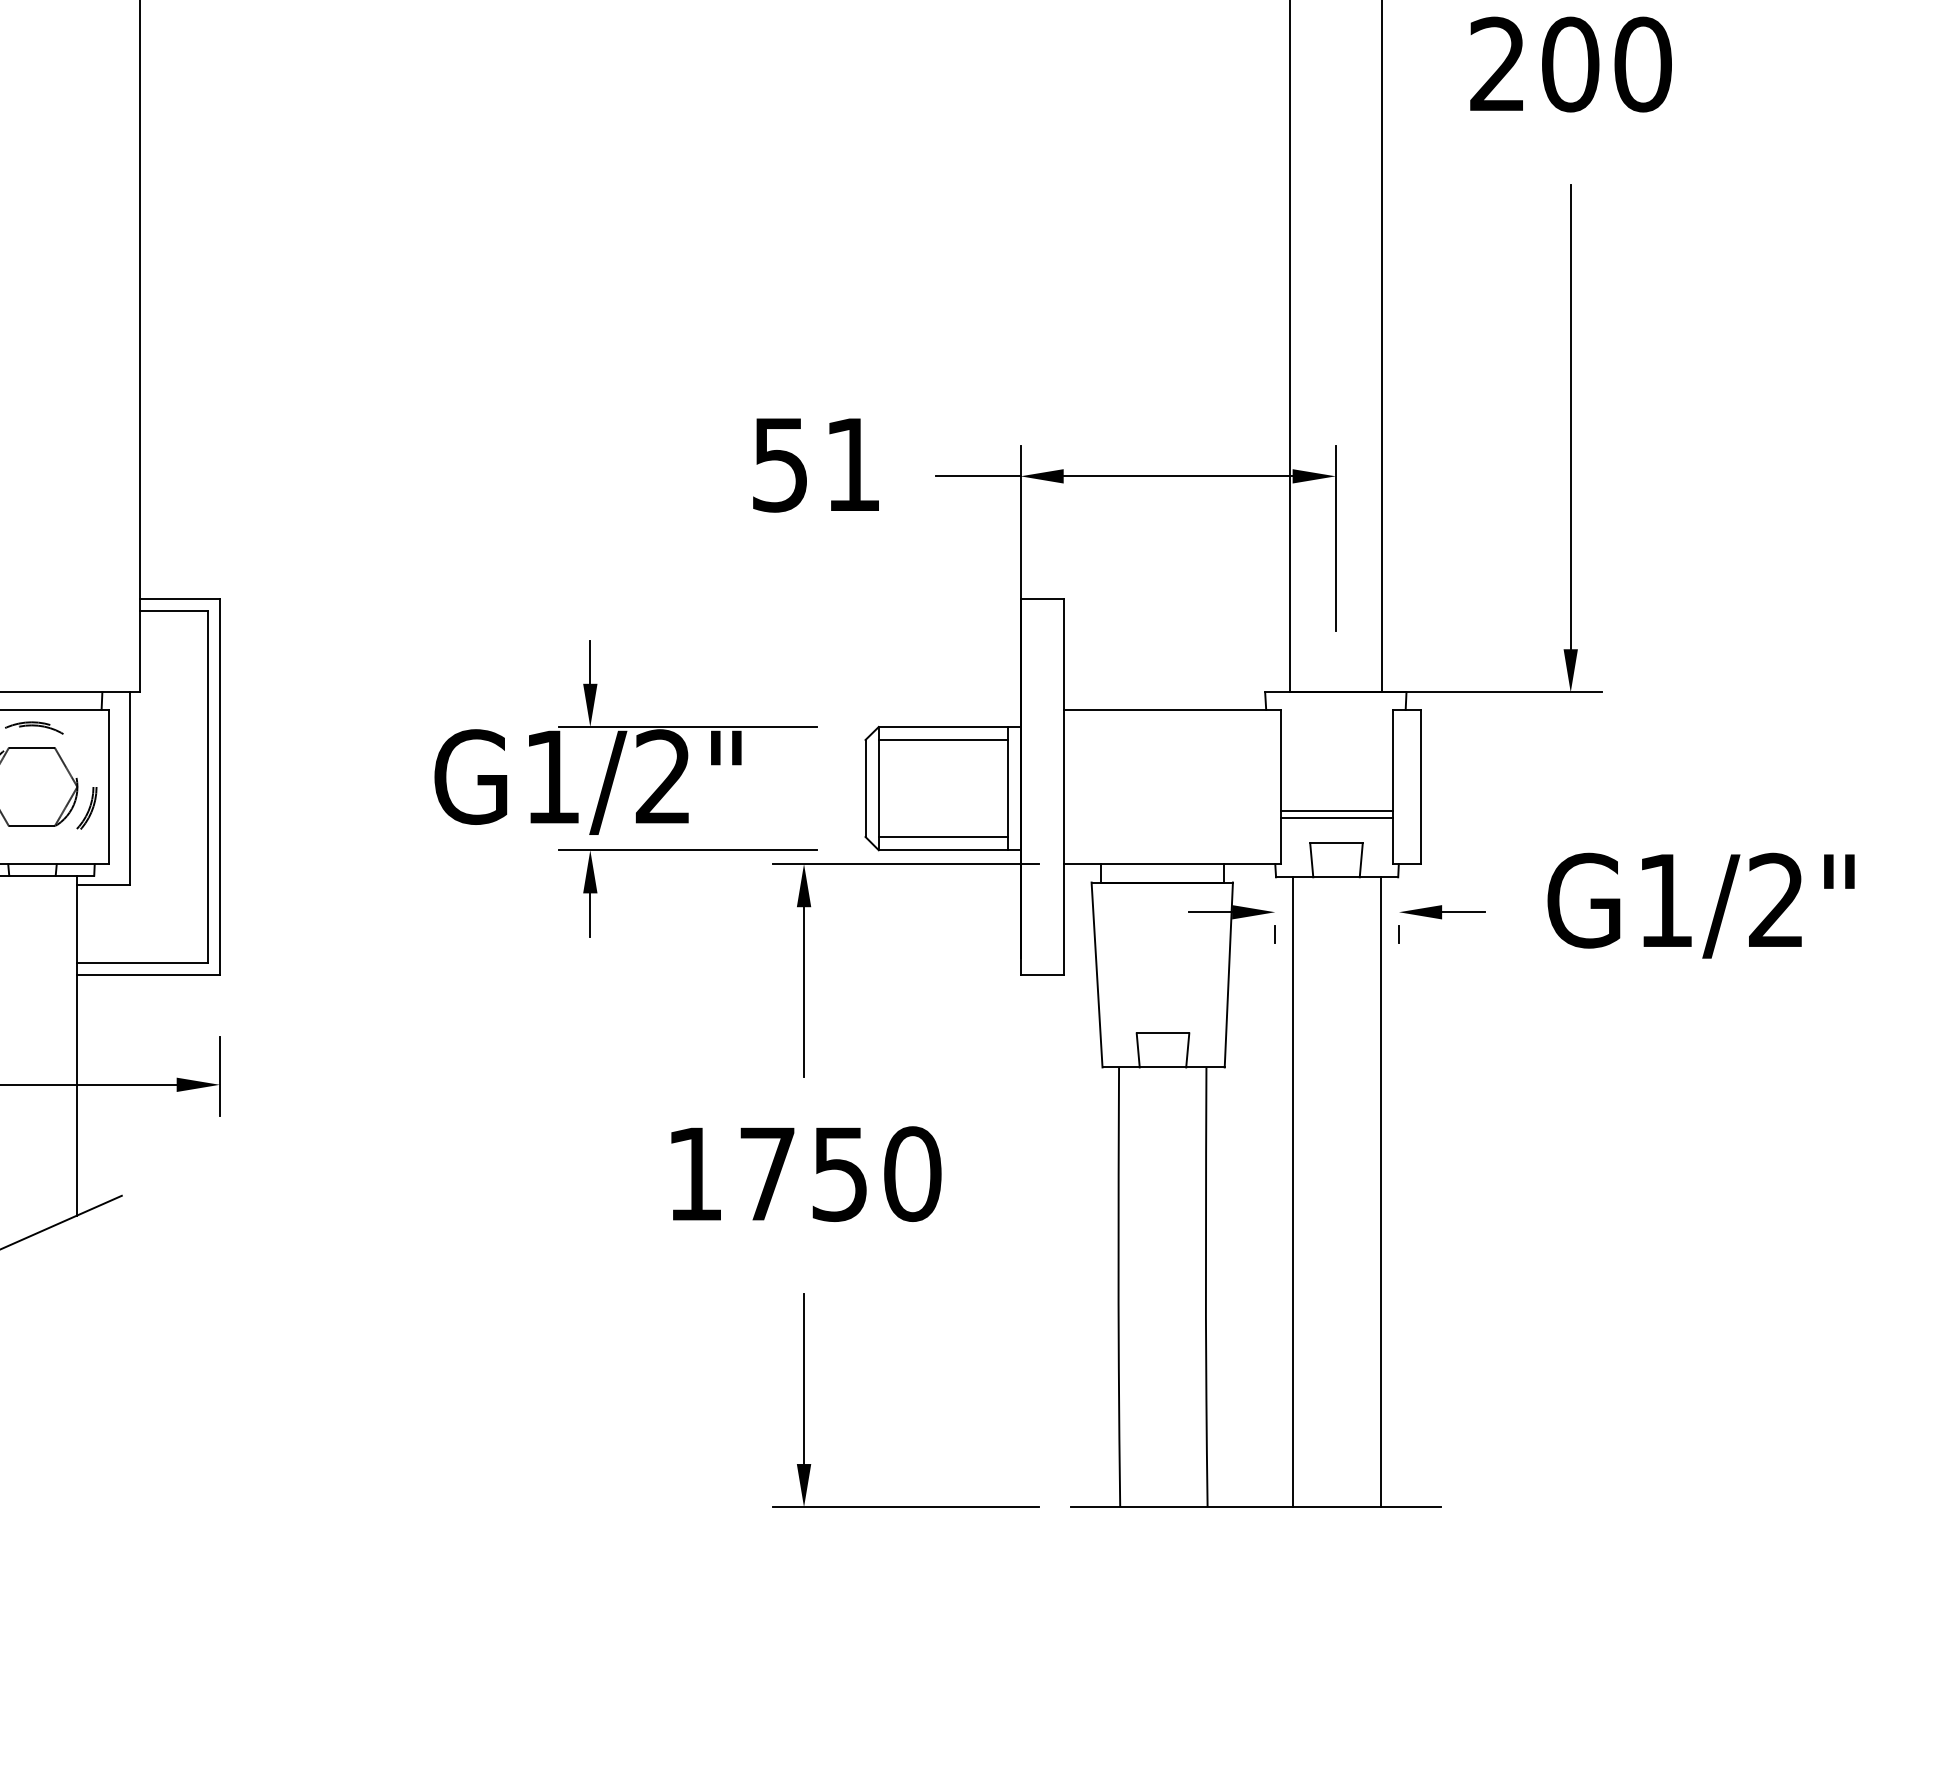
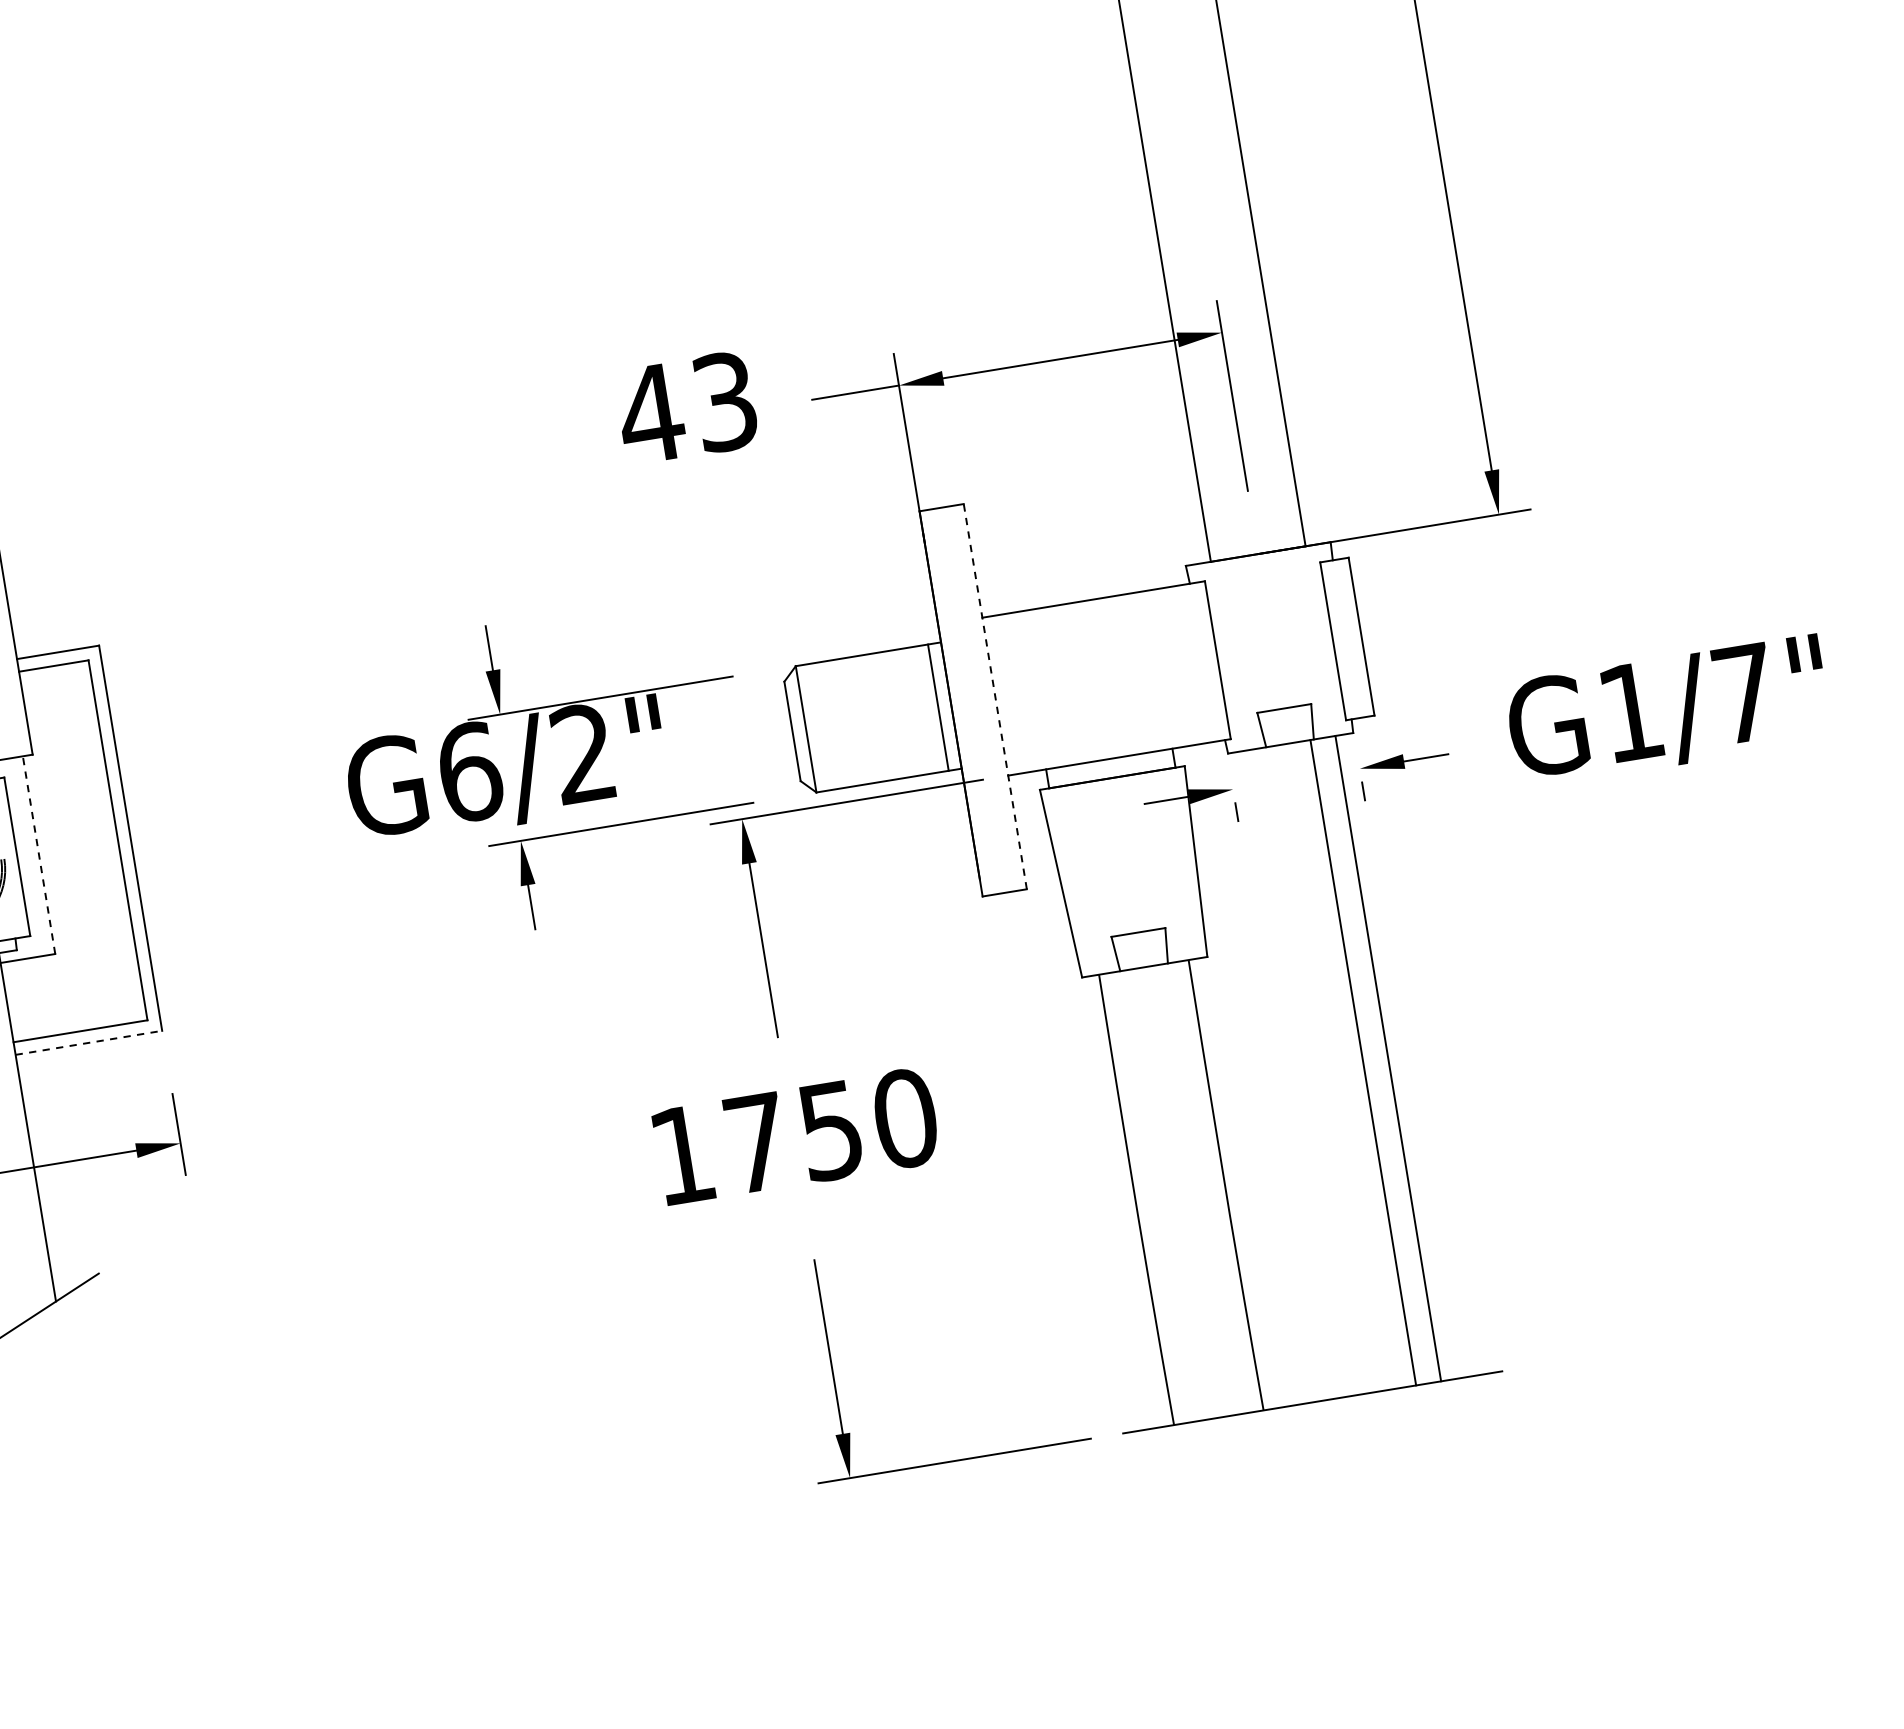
text: (815, 464) -> (686, 407), 51 -> 43
line: (942, 739) -> (863, 668), removed
text: (552, 776) -> (469, 771), G1/2" -> G6/2"
line: (1063, 787) -> (995, 697), solid -> dashed
line: (130, 788) -> (39, 854), solid -> dashed
line: (1336, 811) -> (1278, 675), removed
line: (1336, 817) -> (1279, 682), removed
line: (942, 837) -> (879, 768), removed
text: (1776, 899) -> (1744, 692), G1/2" -> G1/7"
line: (148, 974) -> (89, 1042), solid -> dashed
line: (1293, 1192) -> (1363, 1063), moved

